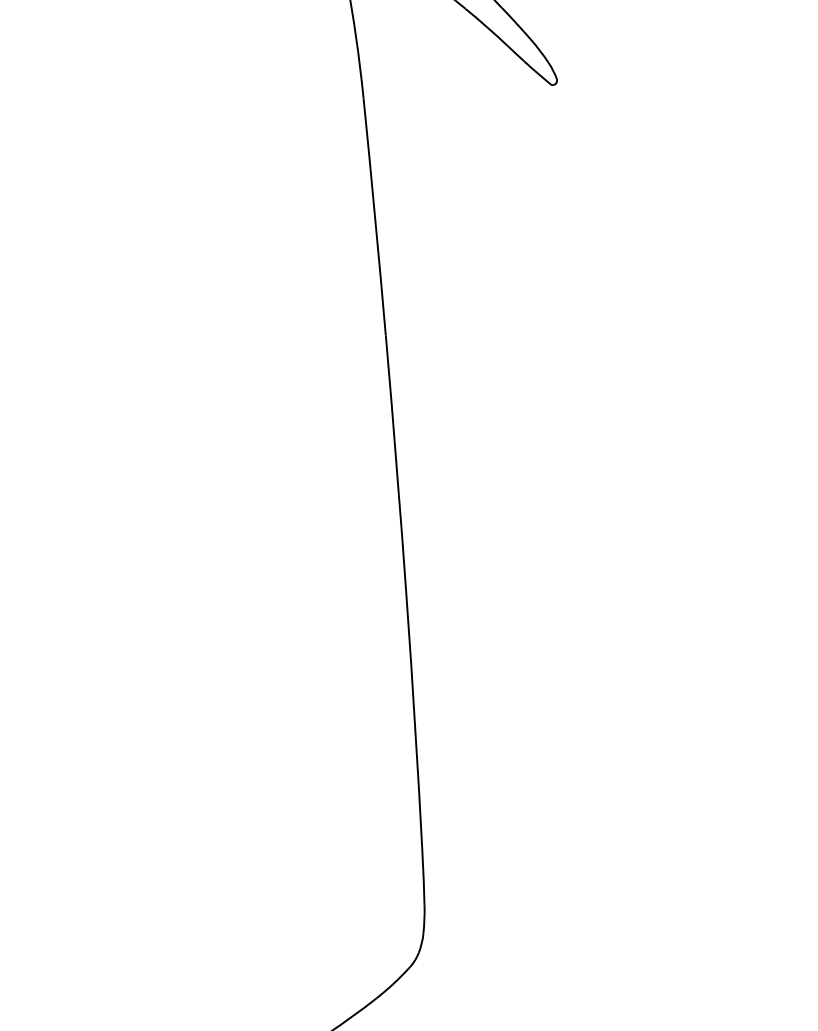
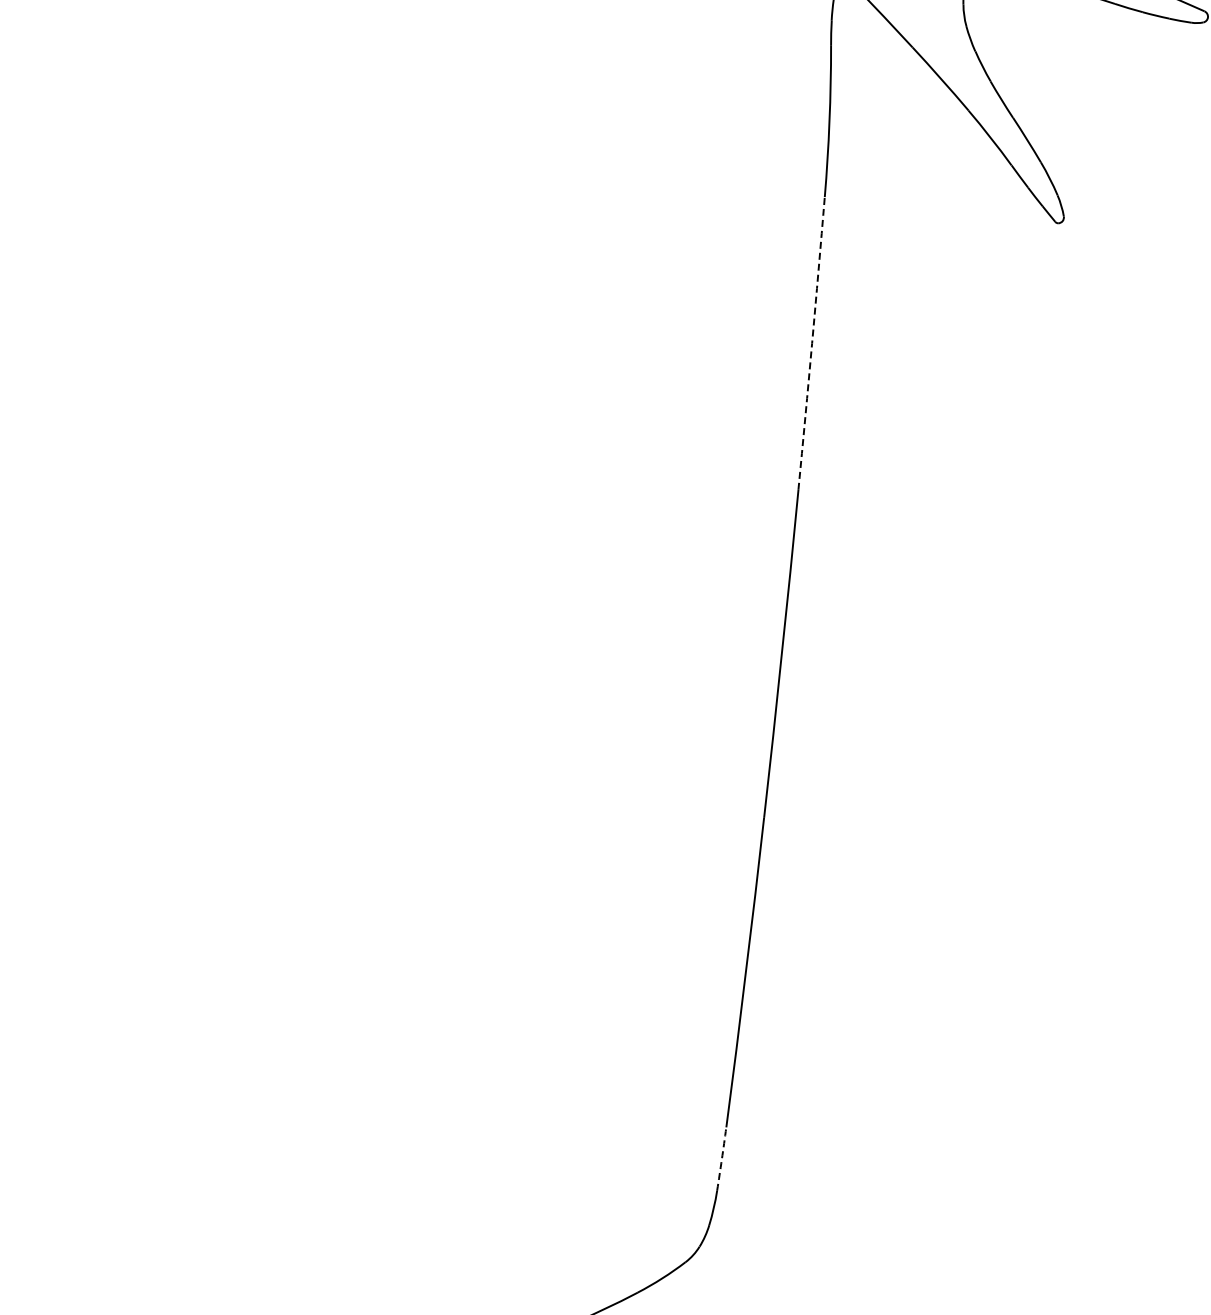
arc: (375, 217) -> (812, 343), solid -> dashed
arc: (423, 880) -> (721, 1159), solid -> dashed

